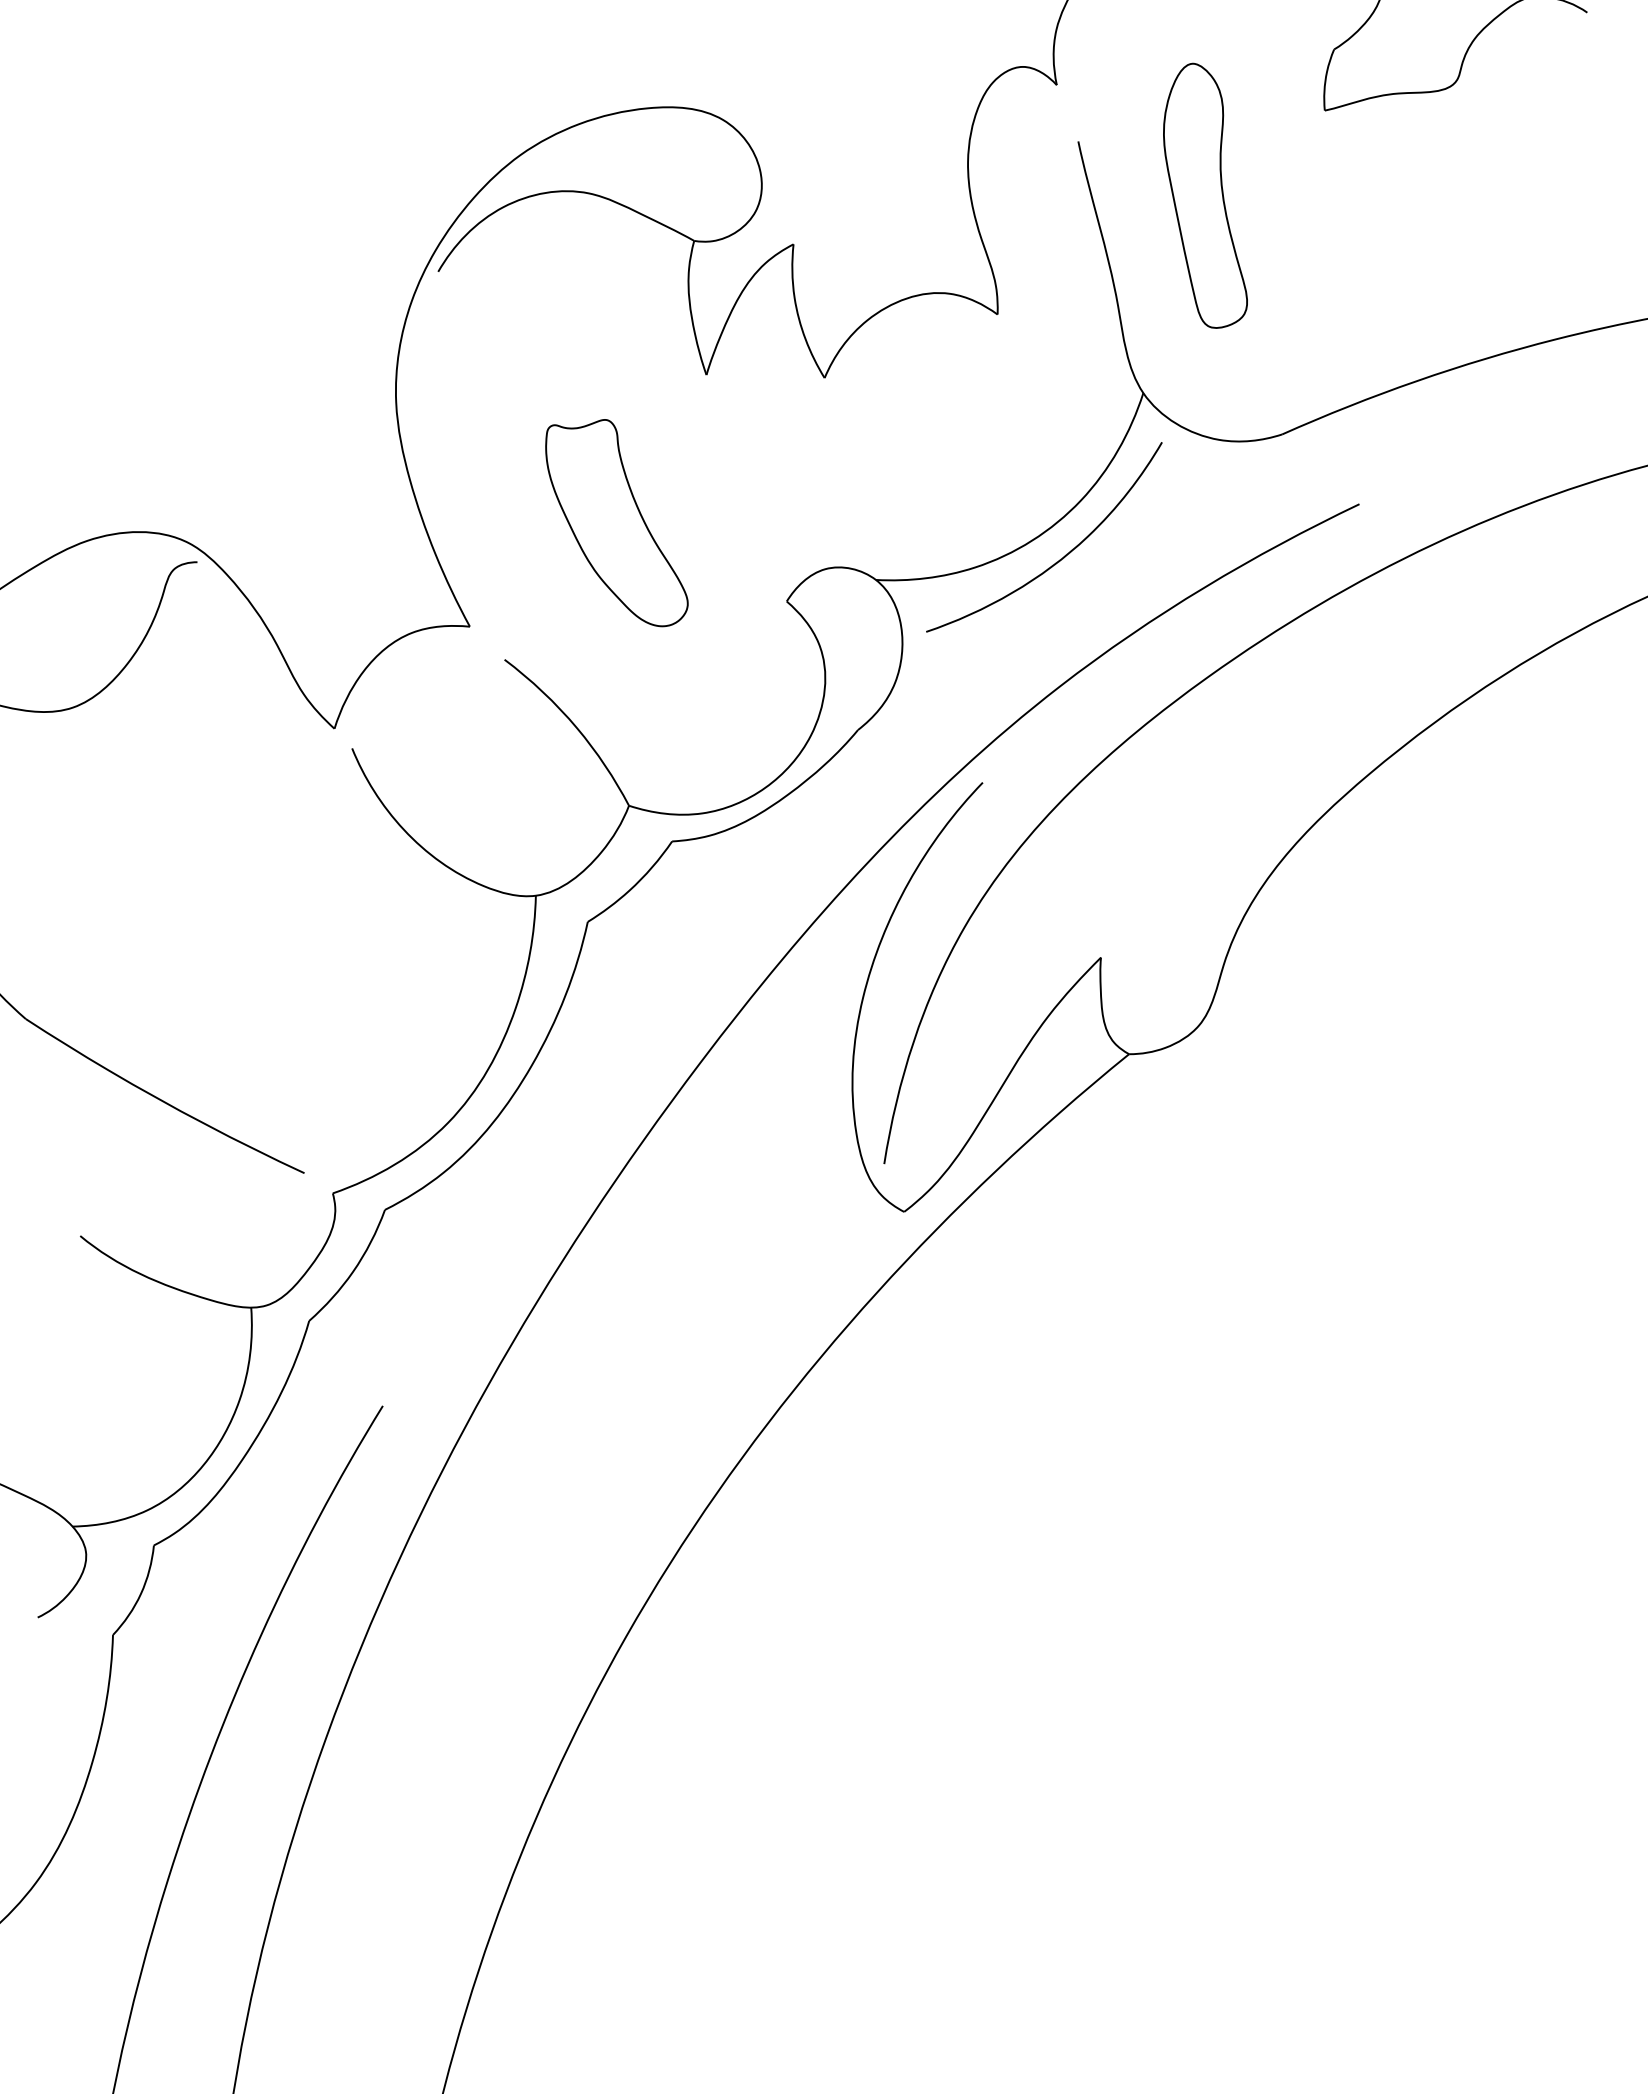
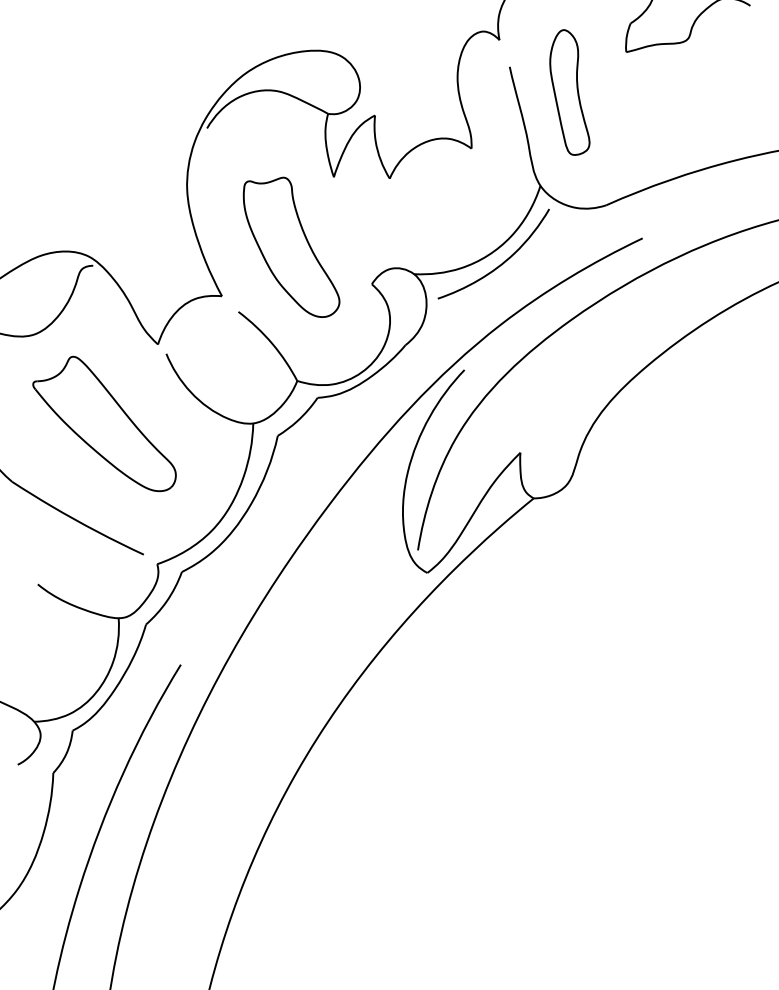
part: (616, 521) -> (291, 246), size x1.43
part: (221, 895) -> (104, 423), added

